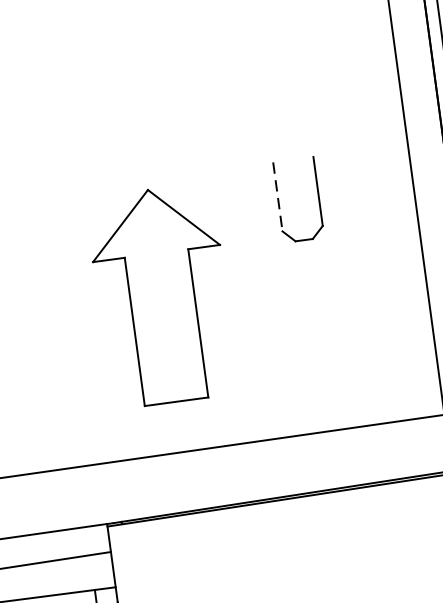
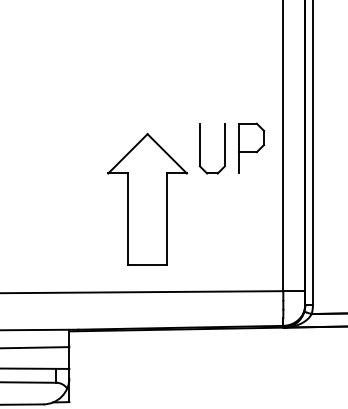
part: (361, 189) -> (251, 147), added
line: (277, 197) -> (199, 145), dashed -> solid
part: (162, 295) -> (147, 199), moved

